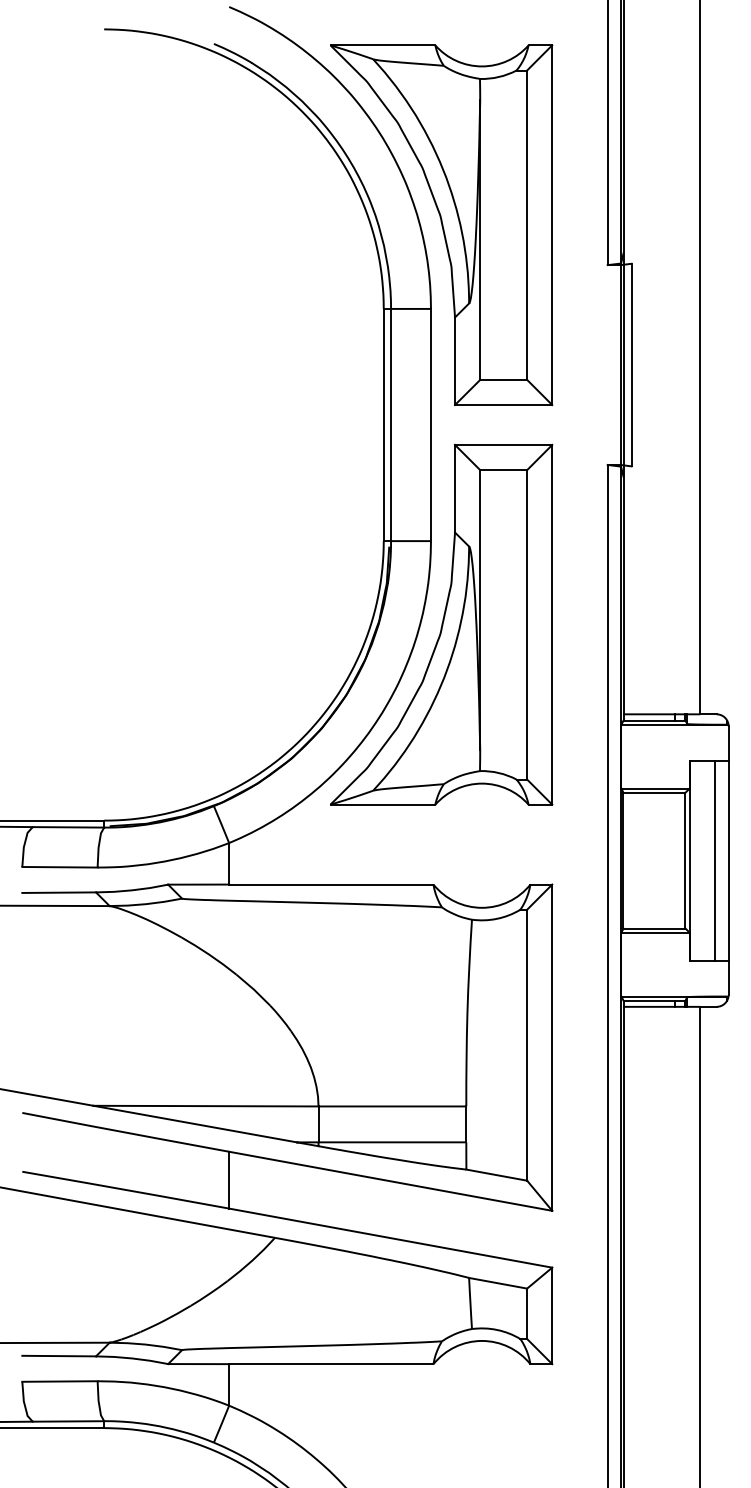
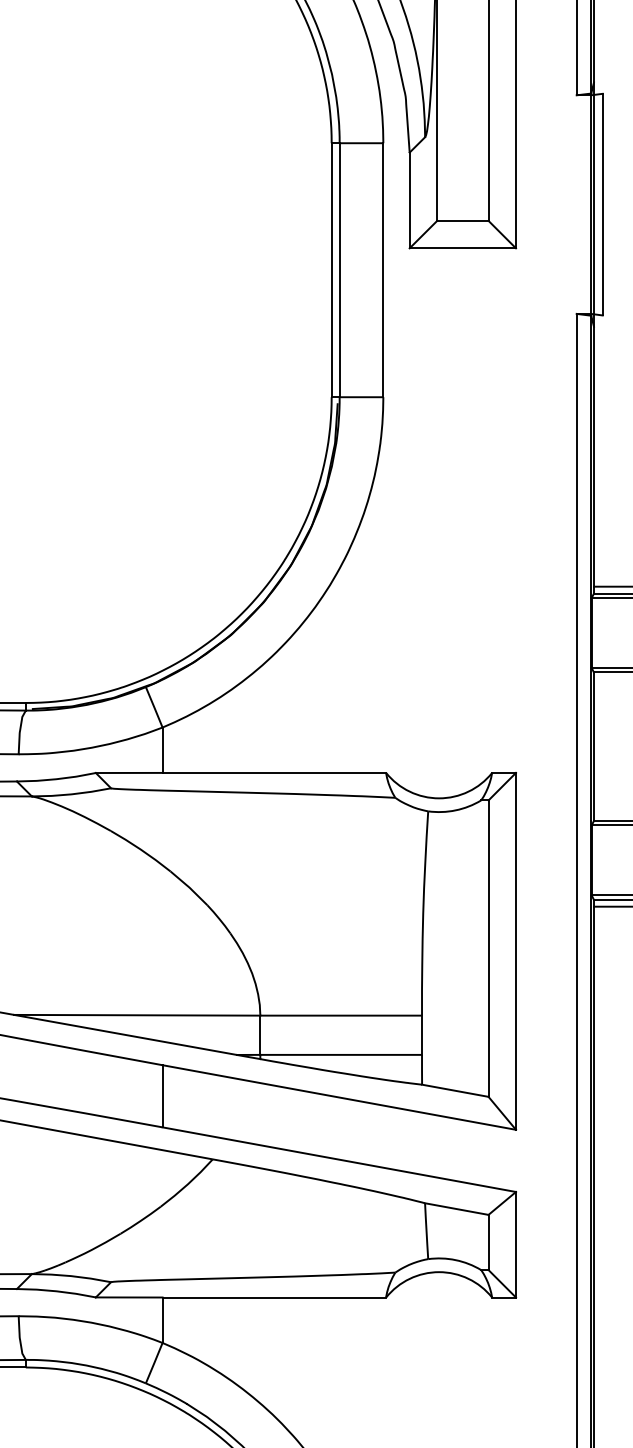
part: (441, 624) -> (394, 488), removed

